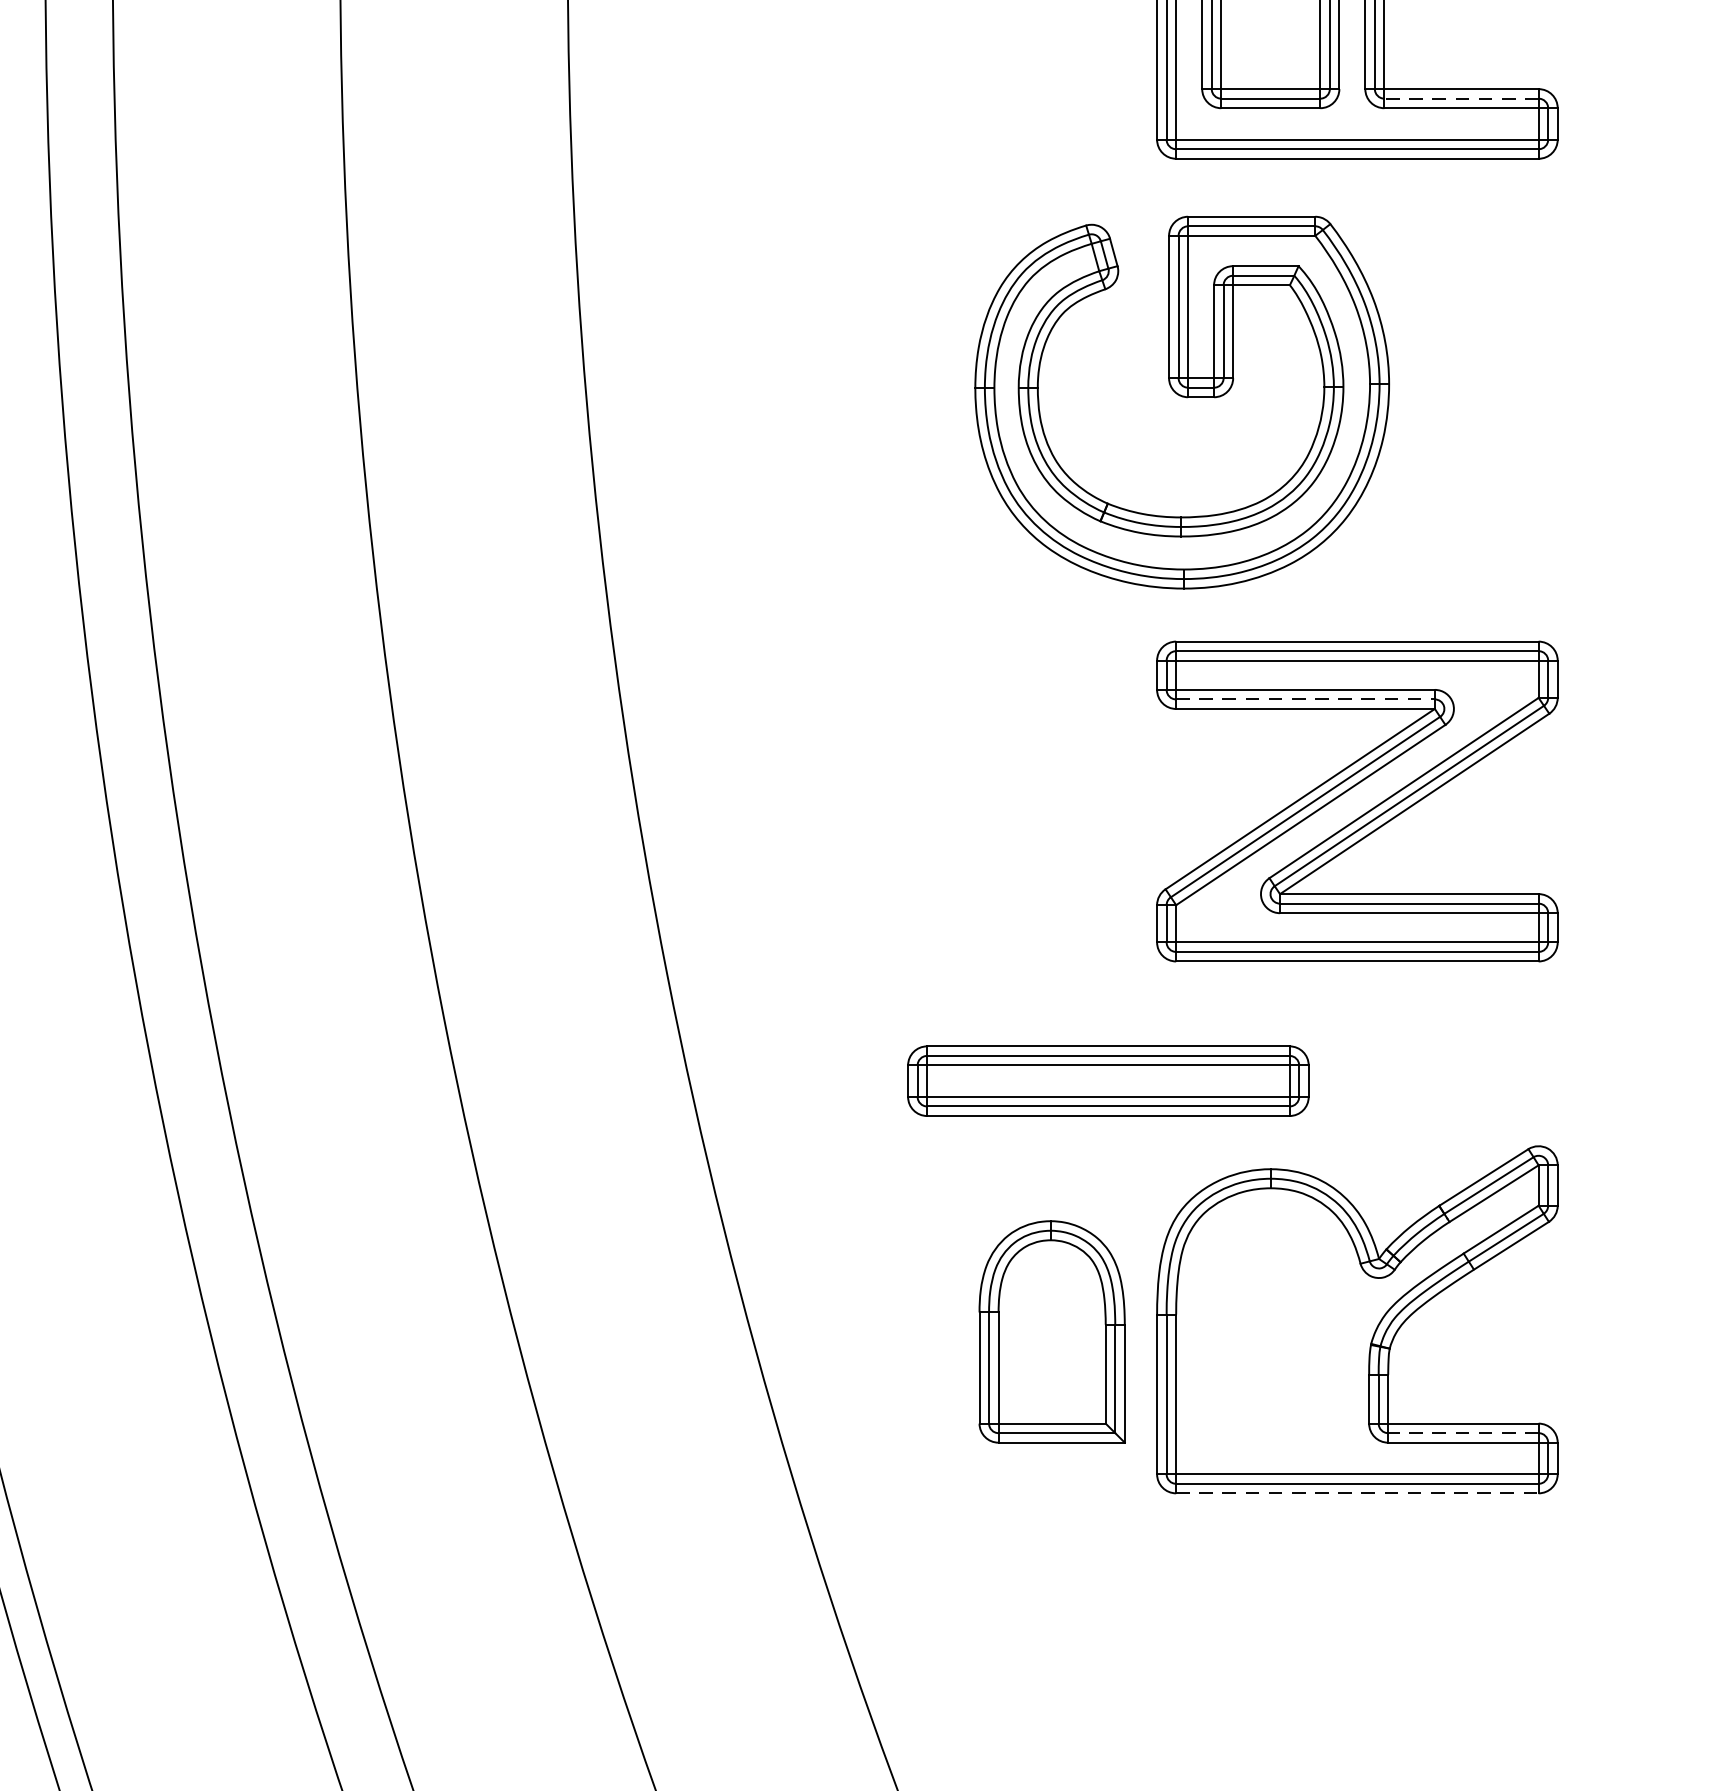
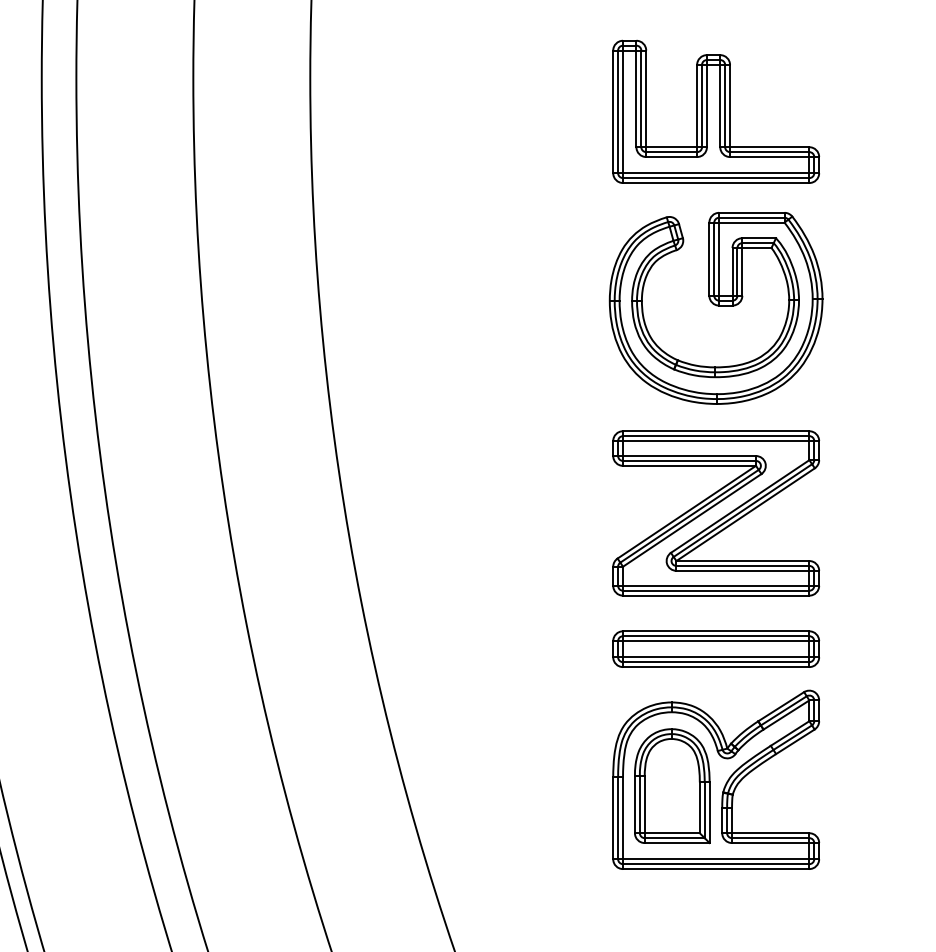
line: (1461, 99) -> (769, 152), dashed -> solid
part: (1180, 402) -> (715, 308), moved
line: (1307, 698) -> (690, 460), dashed -> solid
part: (1108, 1079) -> (716, 648), moved
part: (1052, 1332) -> (672, 786), moved
line: (1463, 1433) -> (770, 838), dashed -> solid
line: (1357, 1494) -> (716, 869), dashed -> solid

